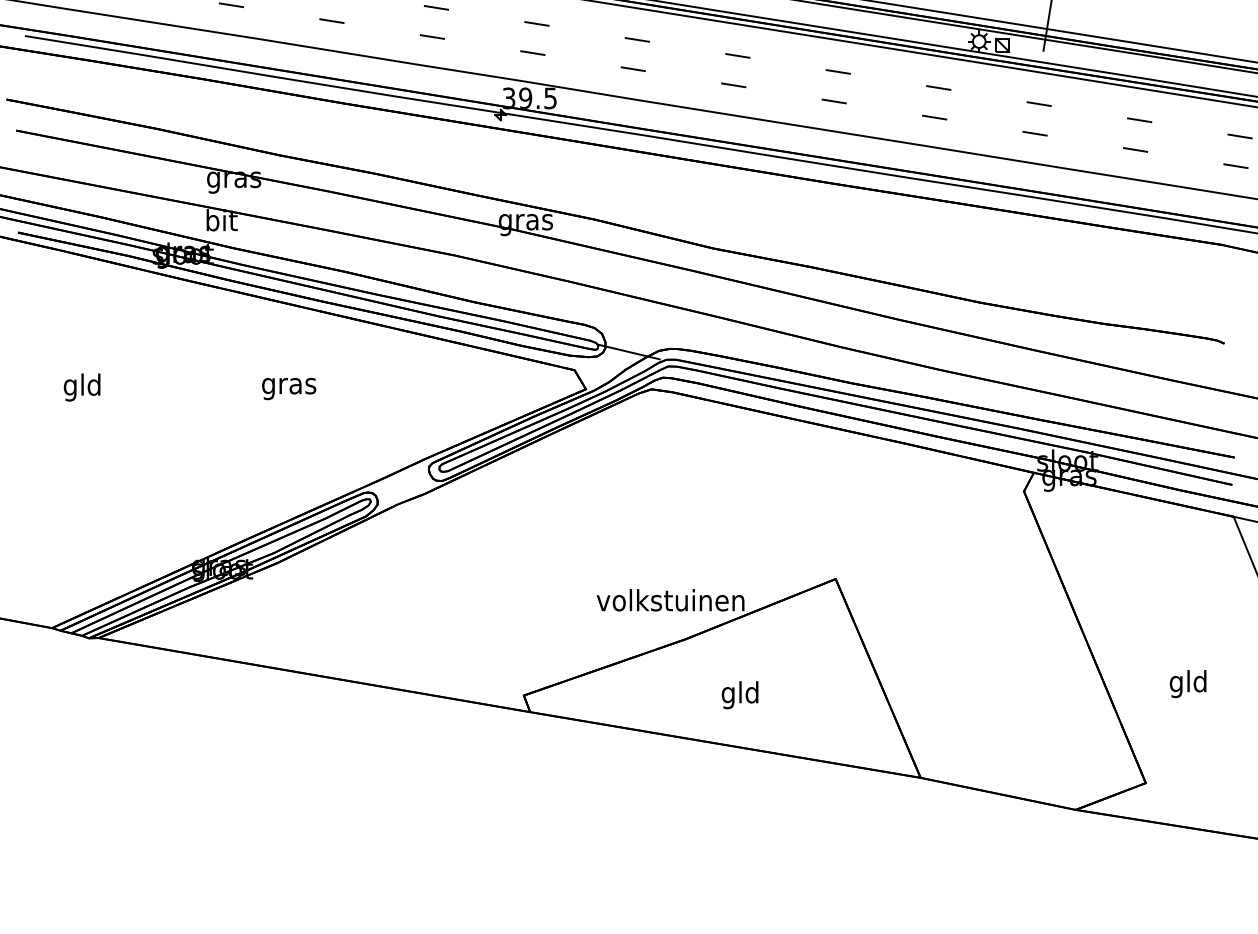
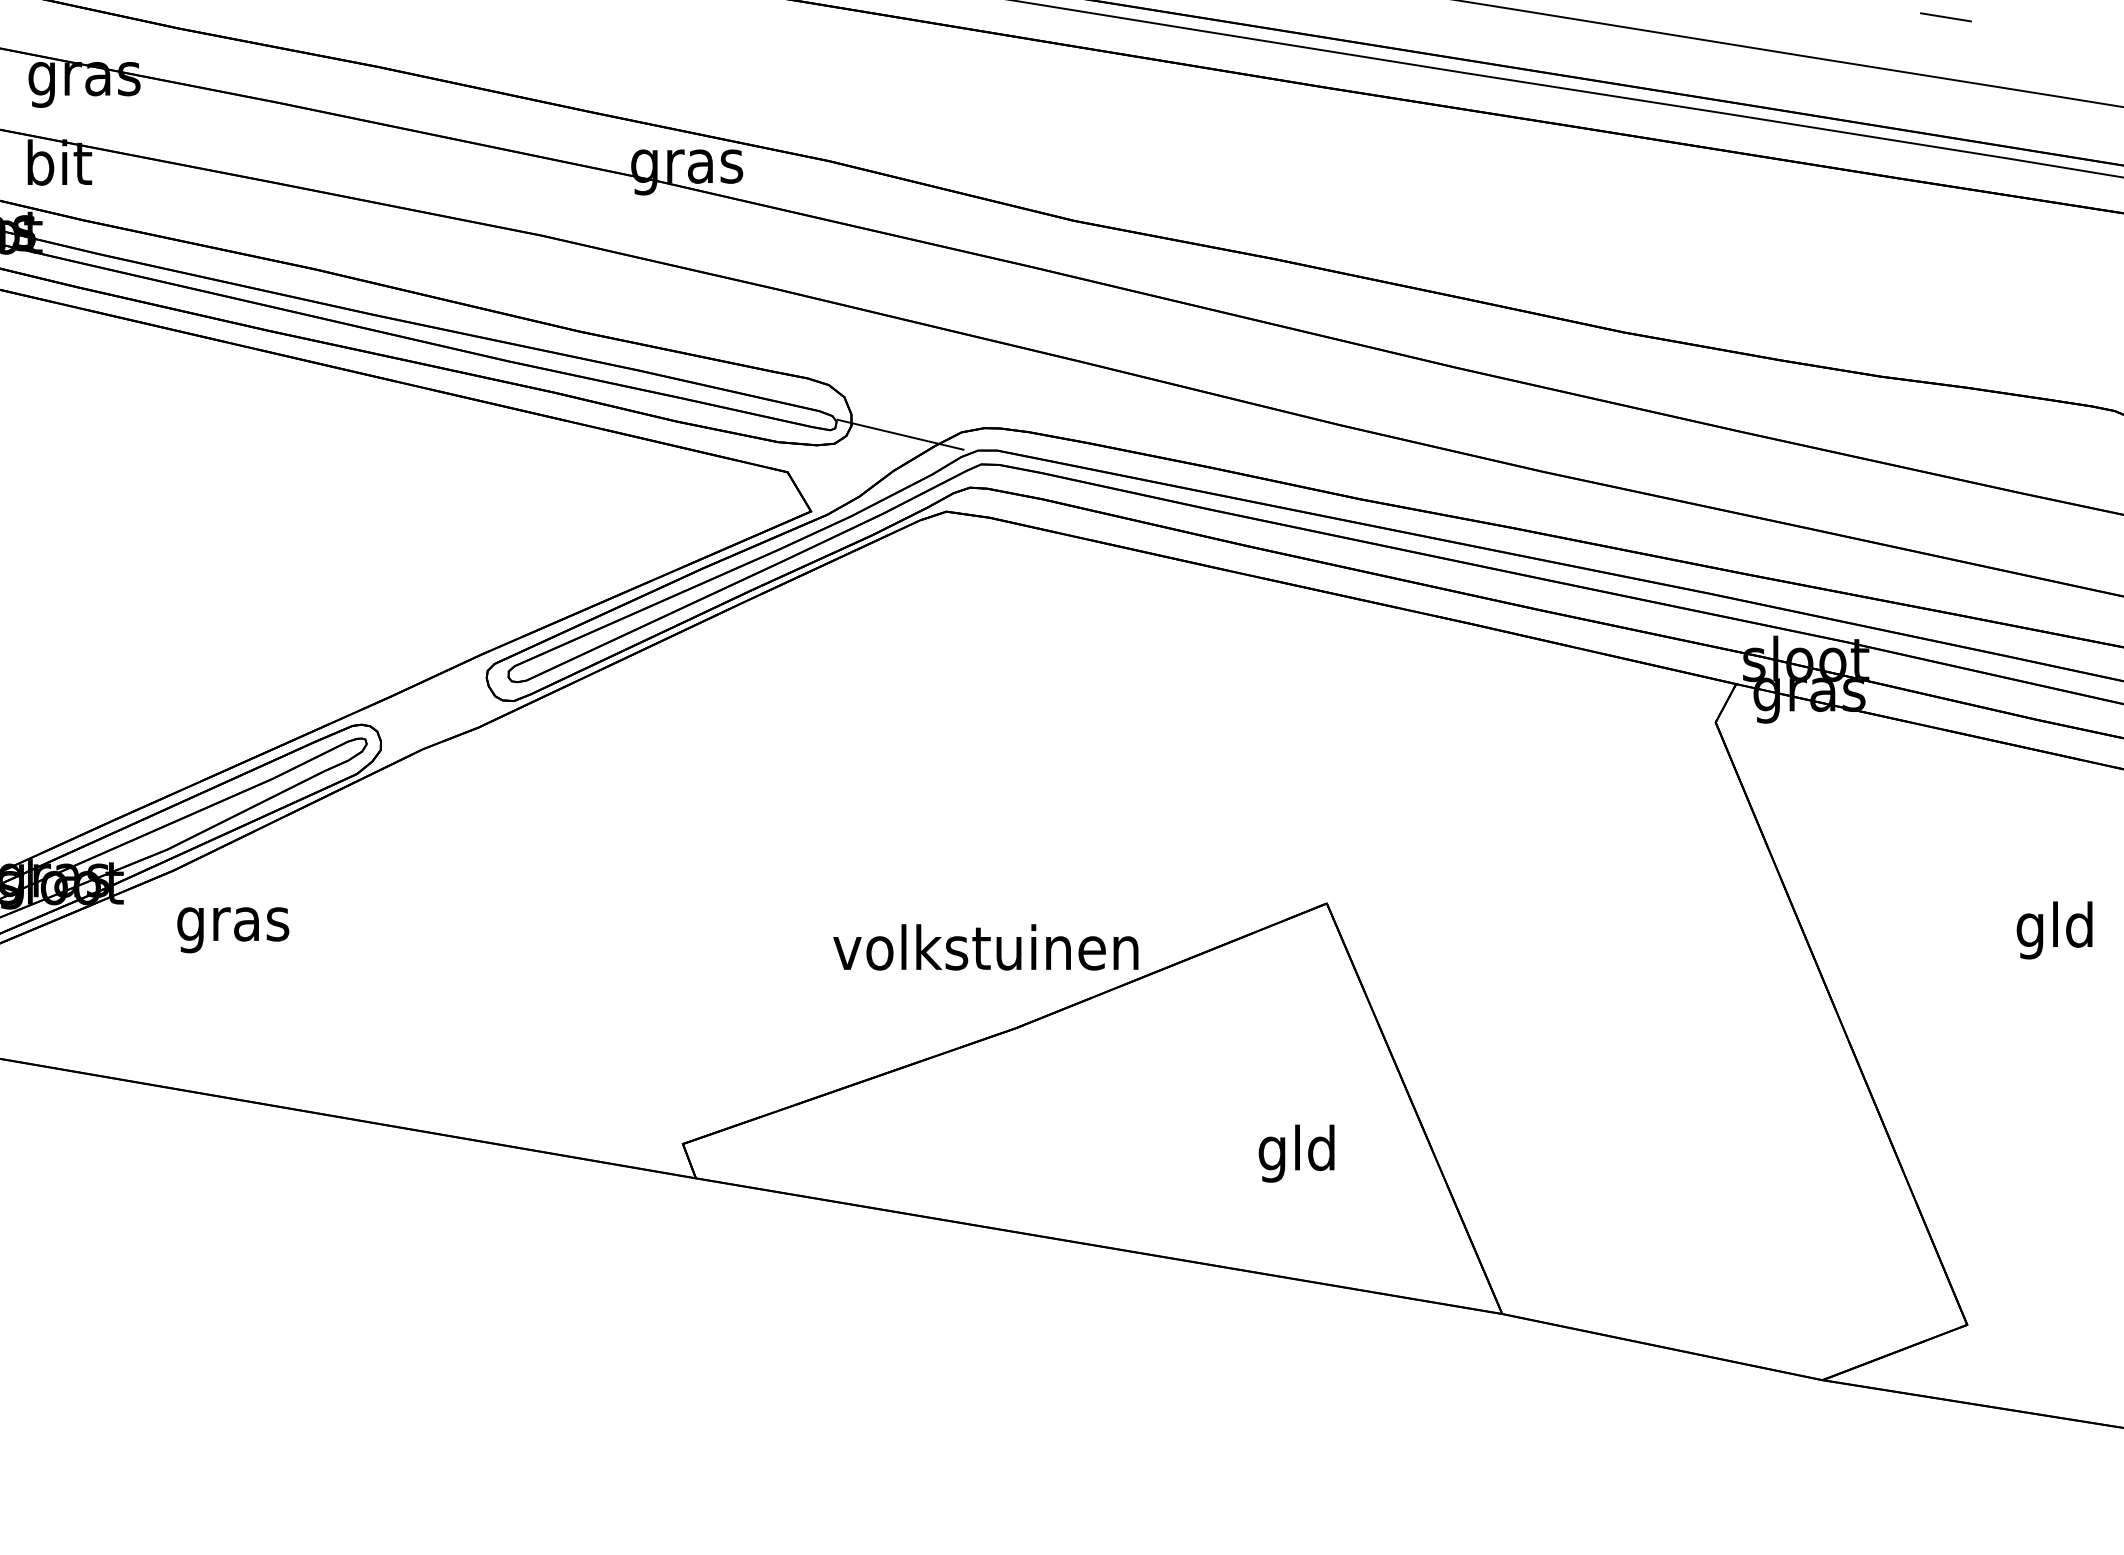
text: (289, 389) -> (233, 931), moved
text: (1187, 684) -> (2053, 931), moved
text: (739, 695) -> (1295, 1154), moved

